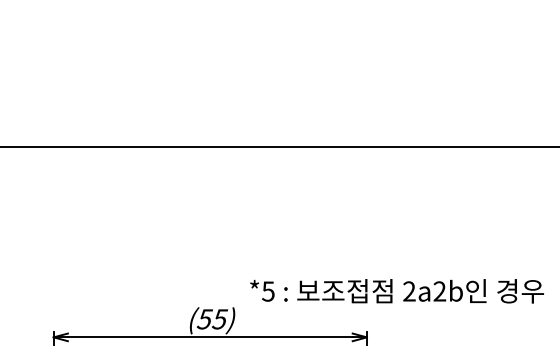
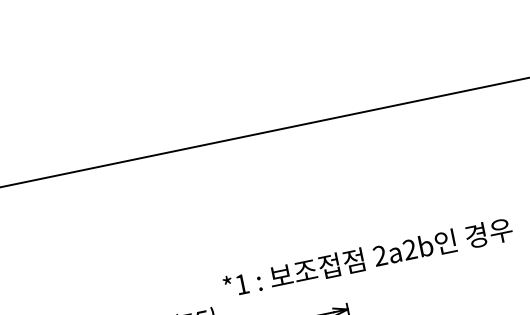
text: (268, 291) -> (242, 284), *5 -> *1

